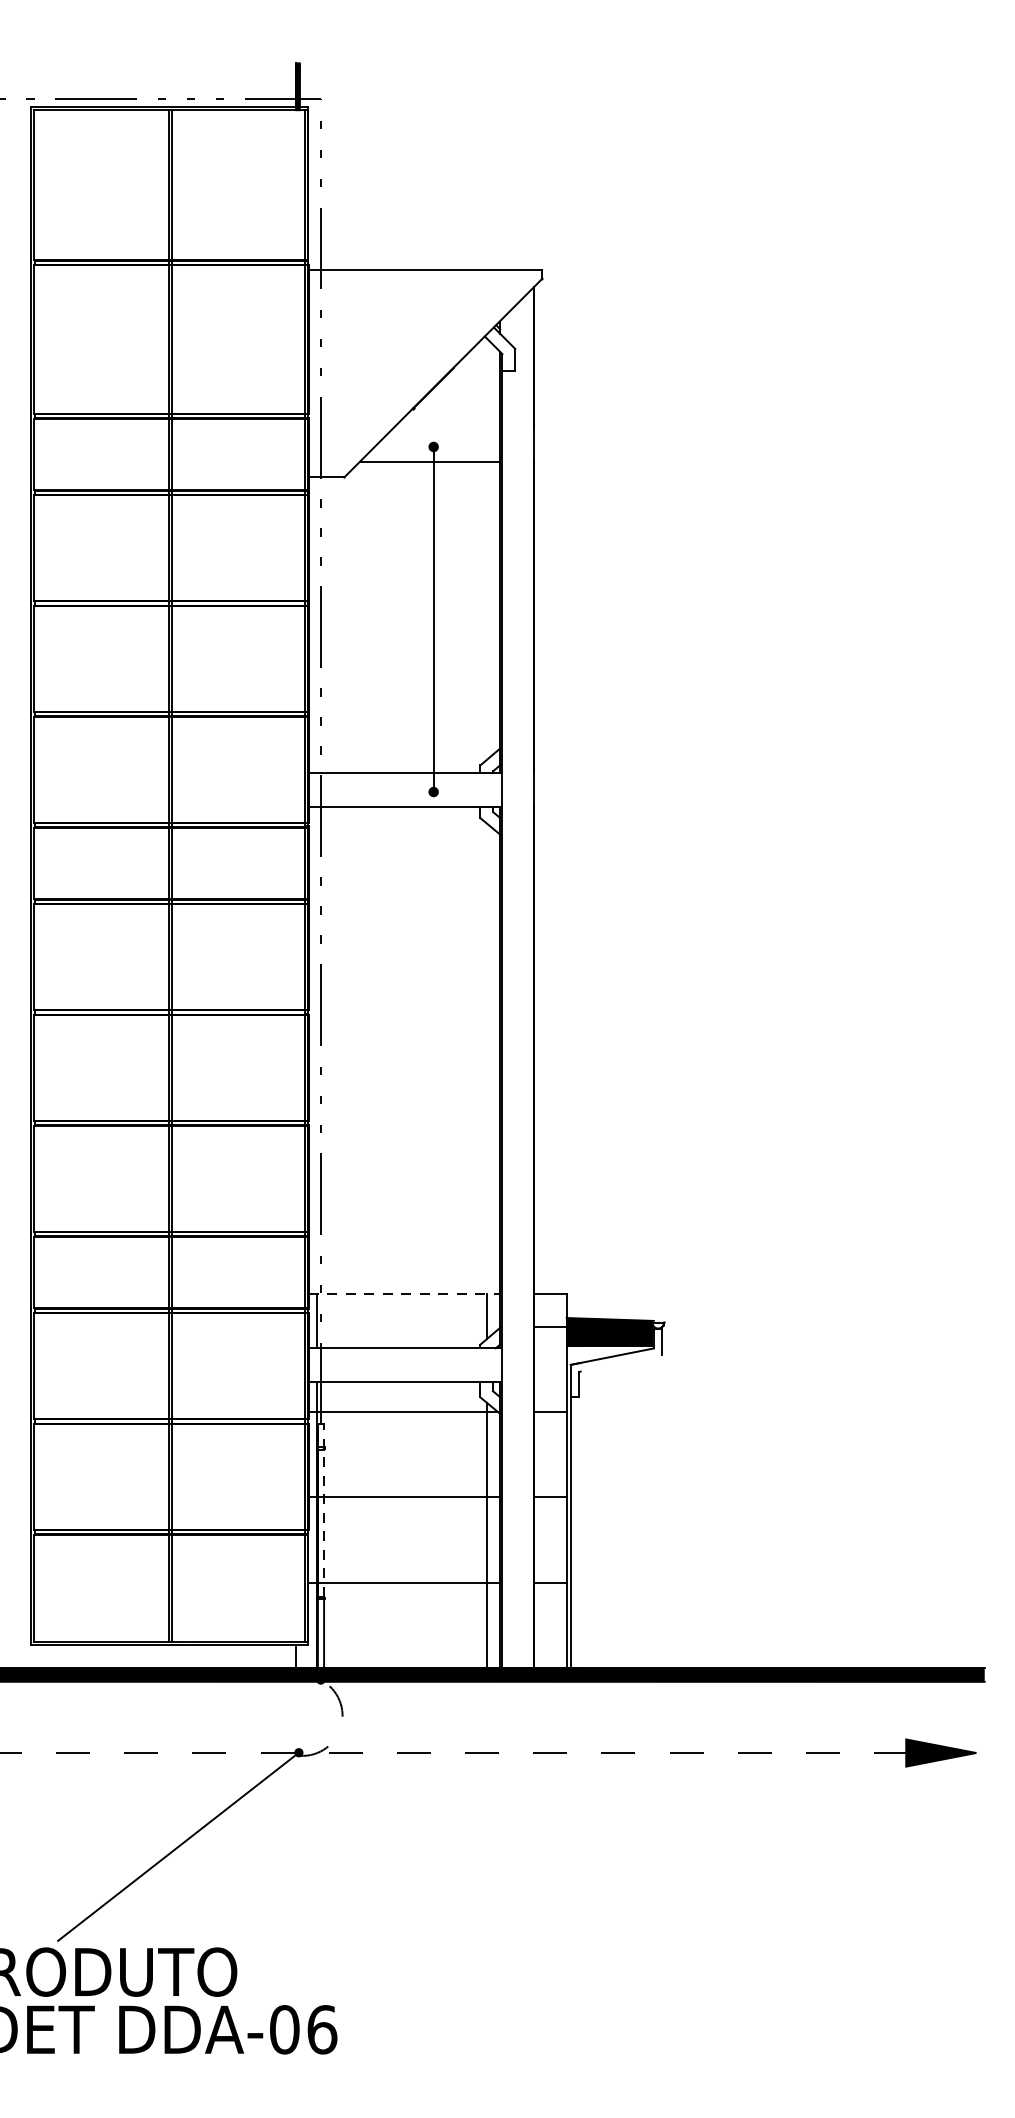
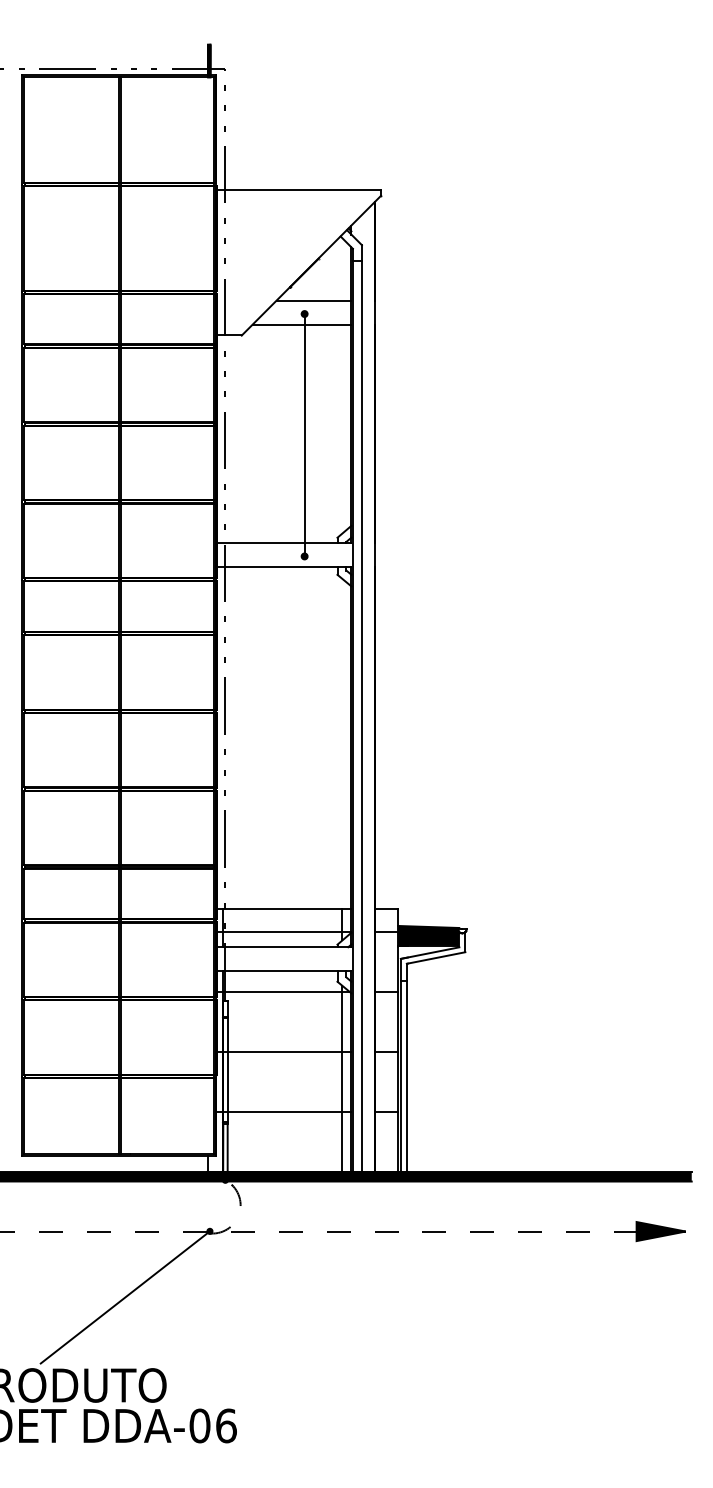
line: (446, 427) -> (313, 300), added
line: (514, 1018) -> (361, 715), added
line: (405, 1293) -> (284, 908), dashed -> solid
line: (405, 1327) -> (284, 932), added
line: (619, 1362) -> (435, 957), added
line: (323, 1493) -> (227, 1049), dashed -> solid
line: (578, 1532) -> (406, 1076), added

